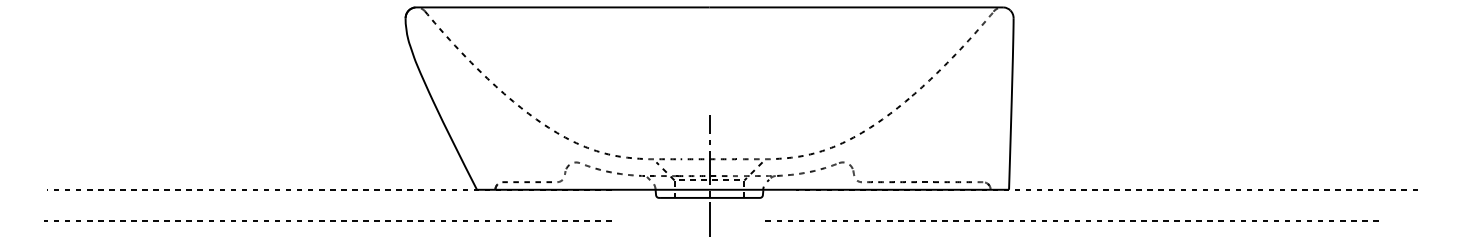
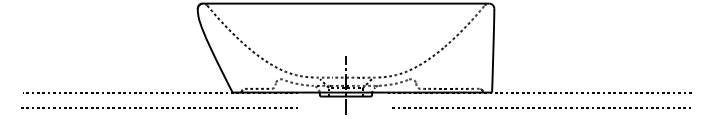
part: (1071, 220) -> (541, 107), moved

